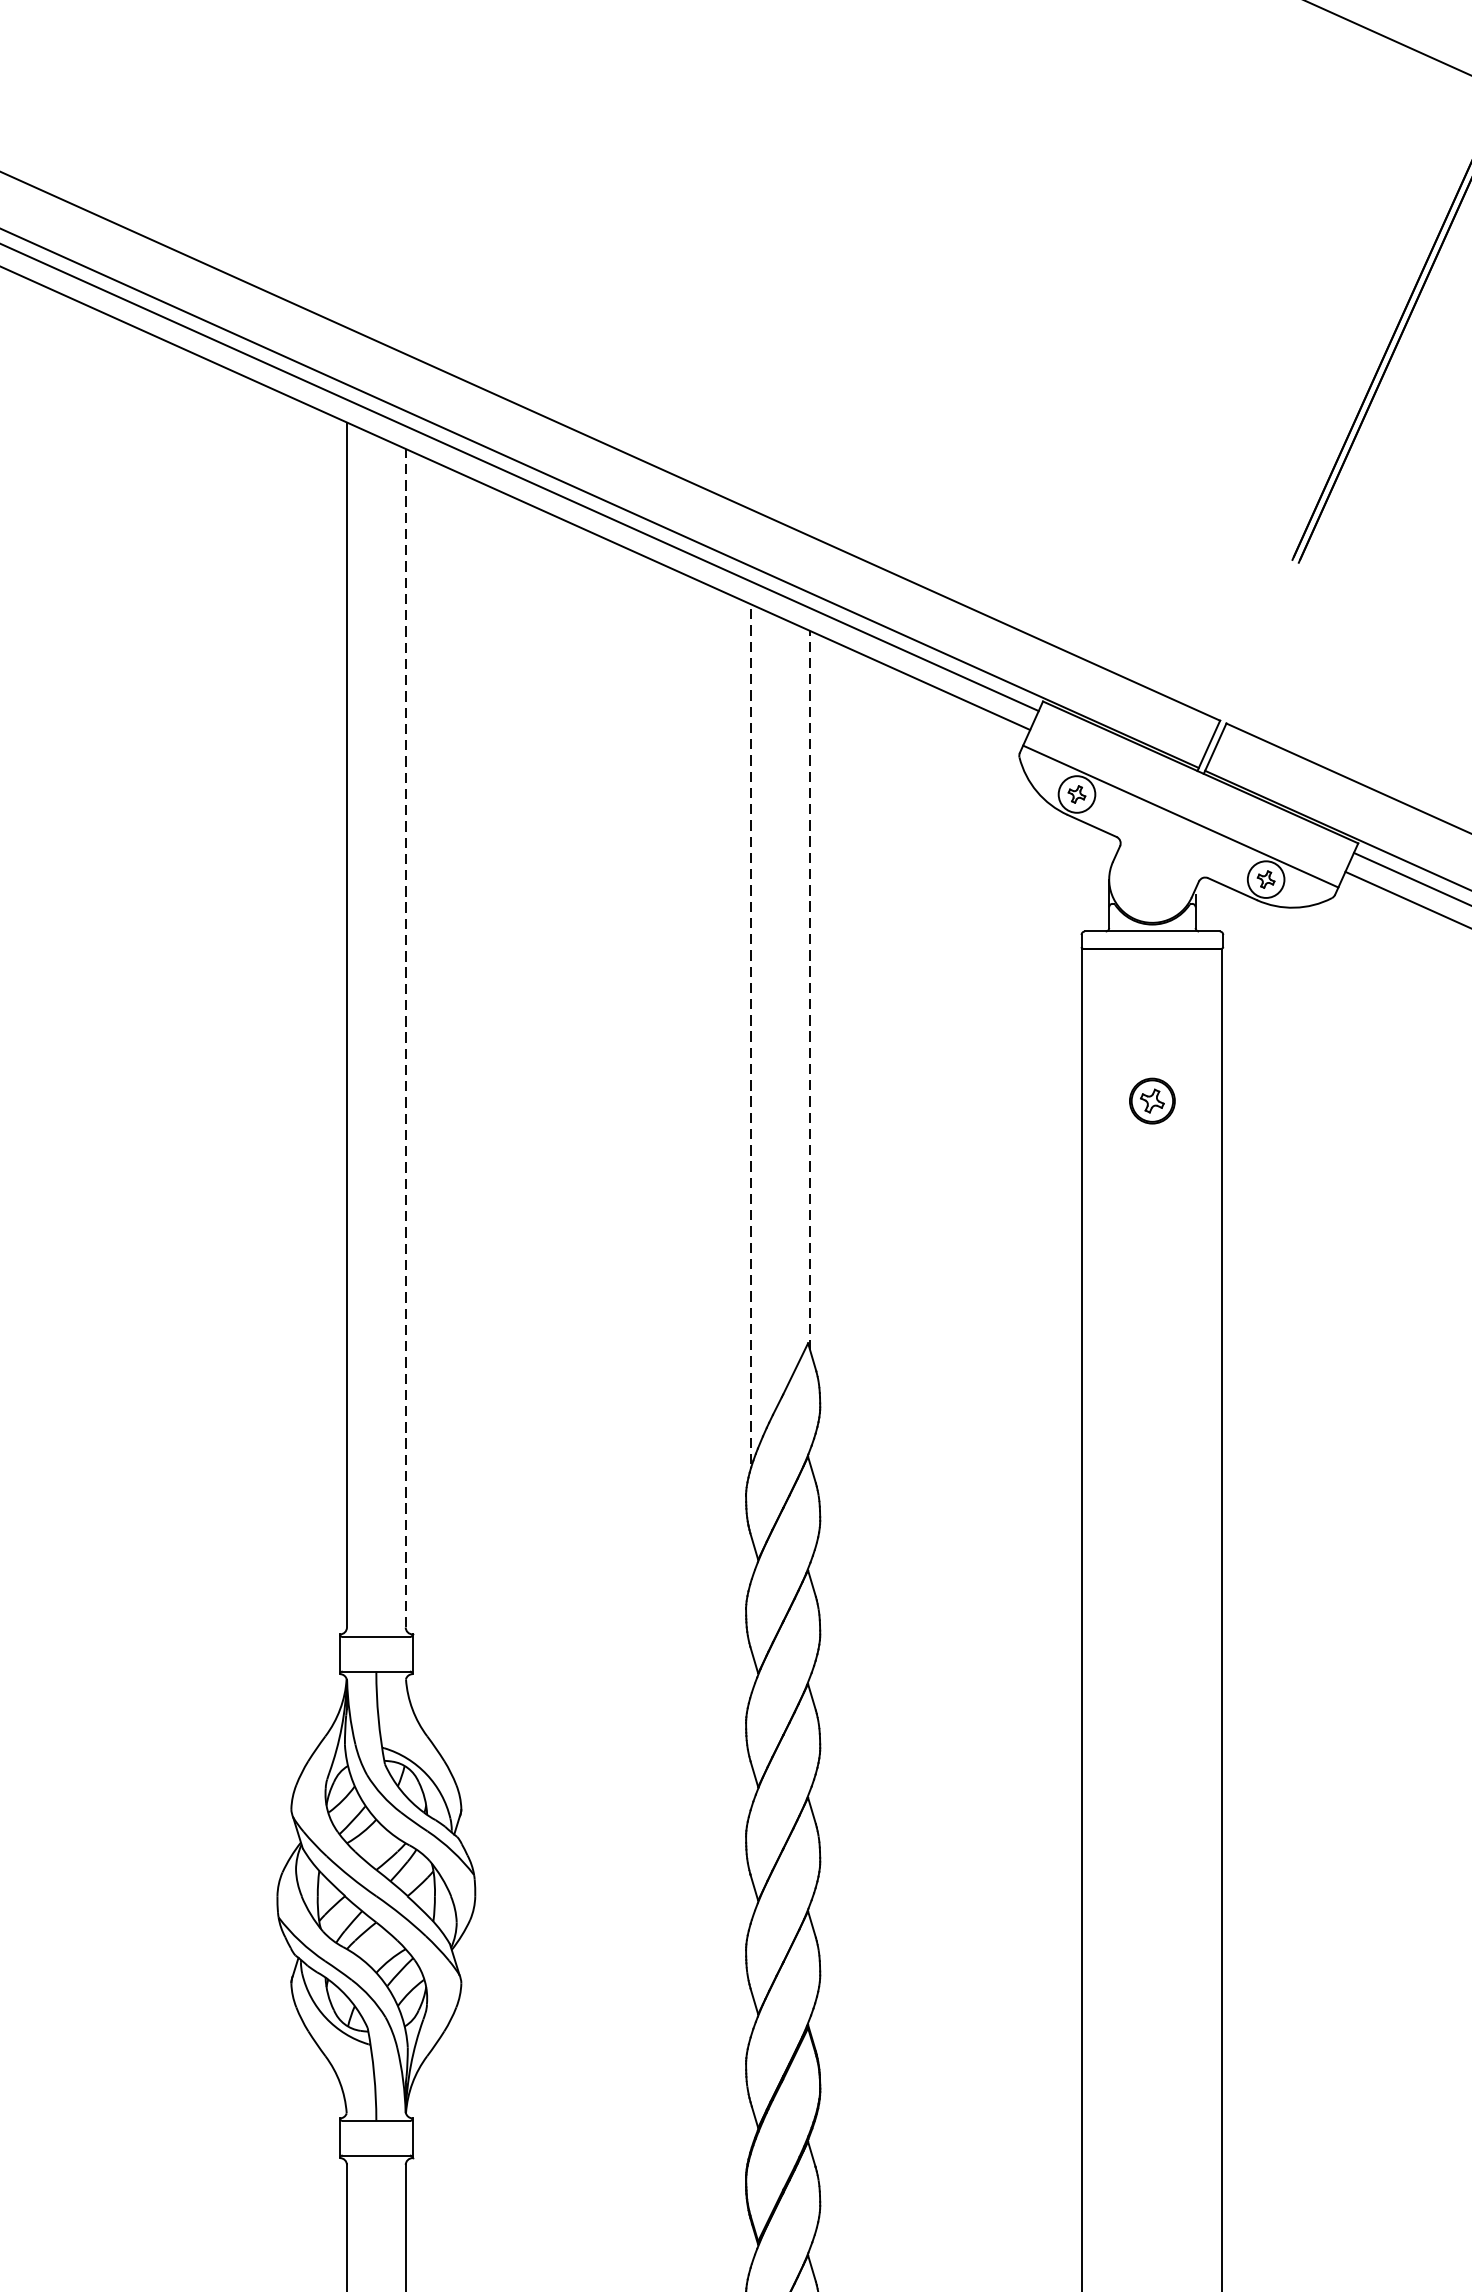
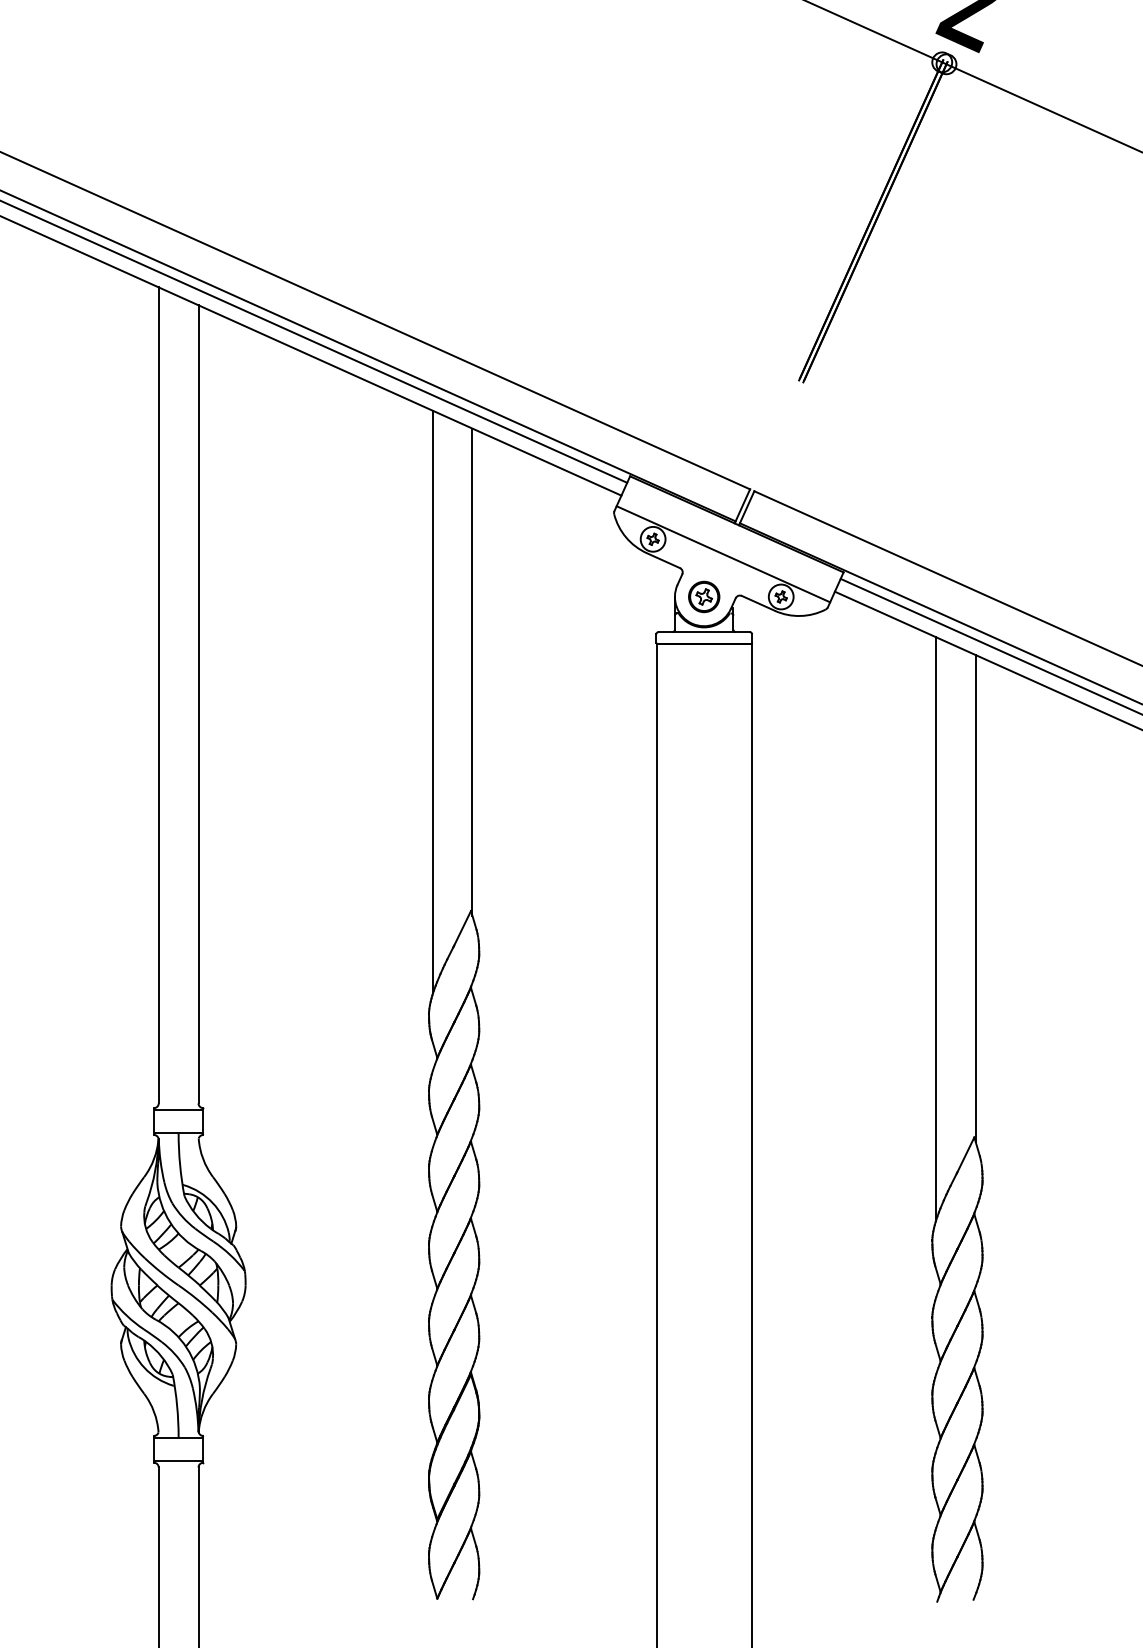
line: (810, 991) -> (472, 672), dashed -> solid
line: (751, 1033) -> (432, 701), dashed -> solid
line: (405, 1036) -> (198, 703), dashed -> solid
part: (1152, 1100) -> (704, 596), moved

